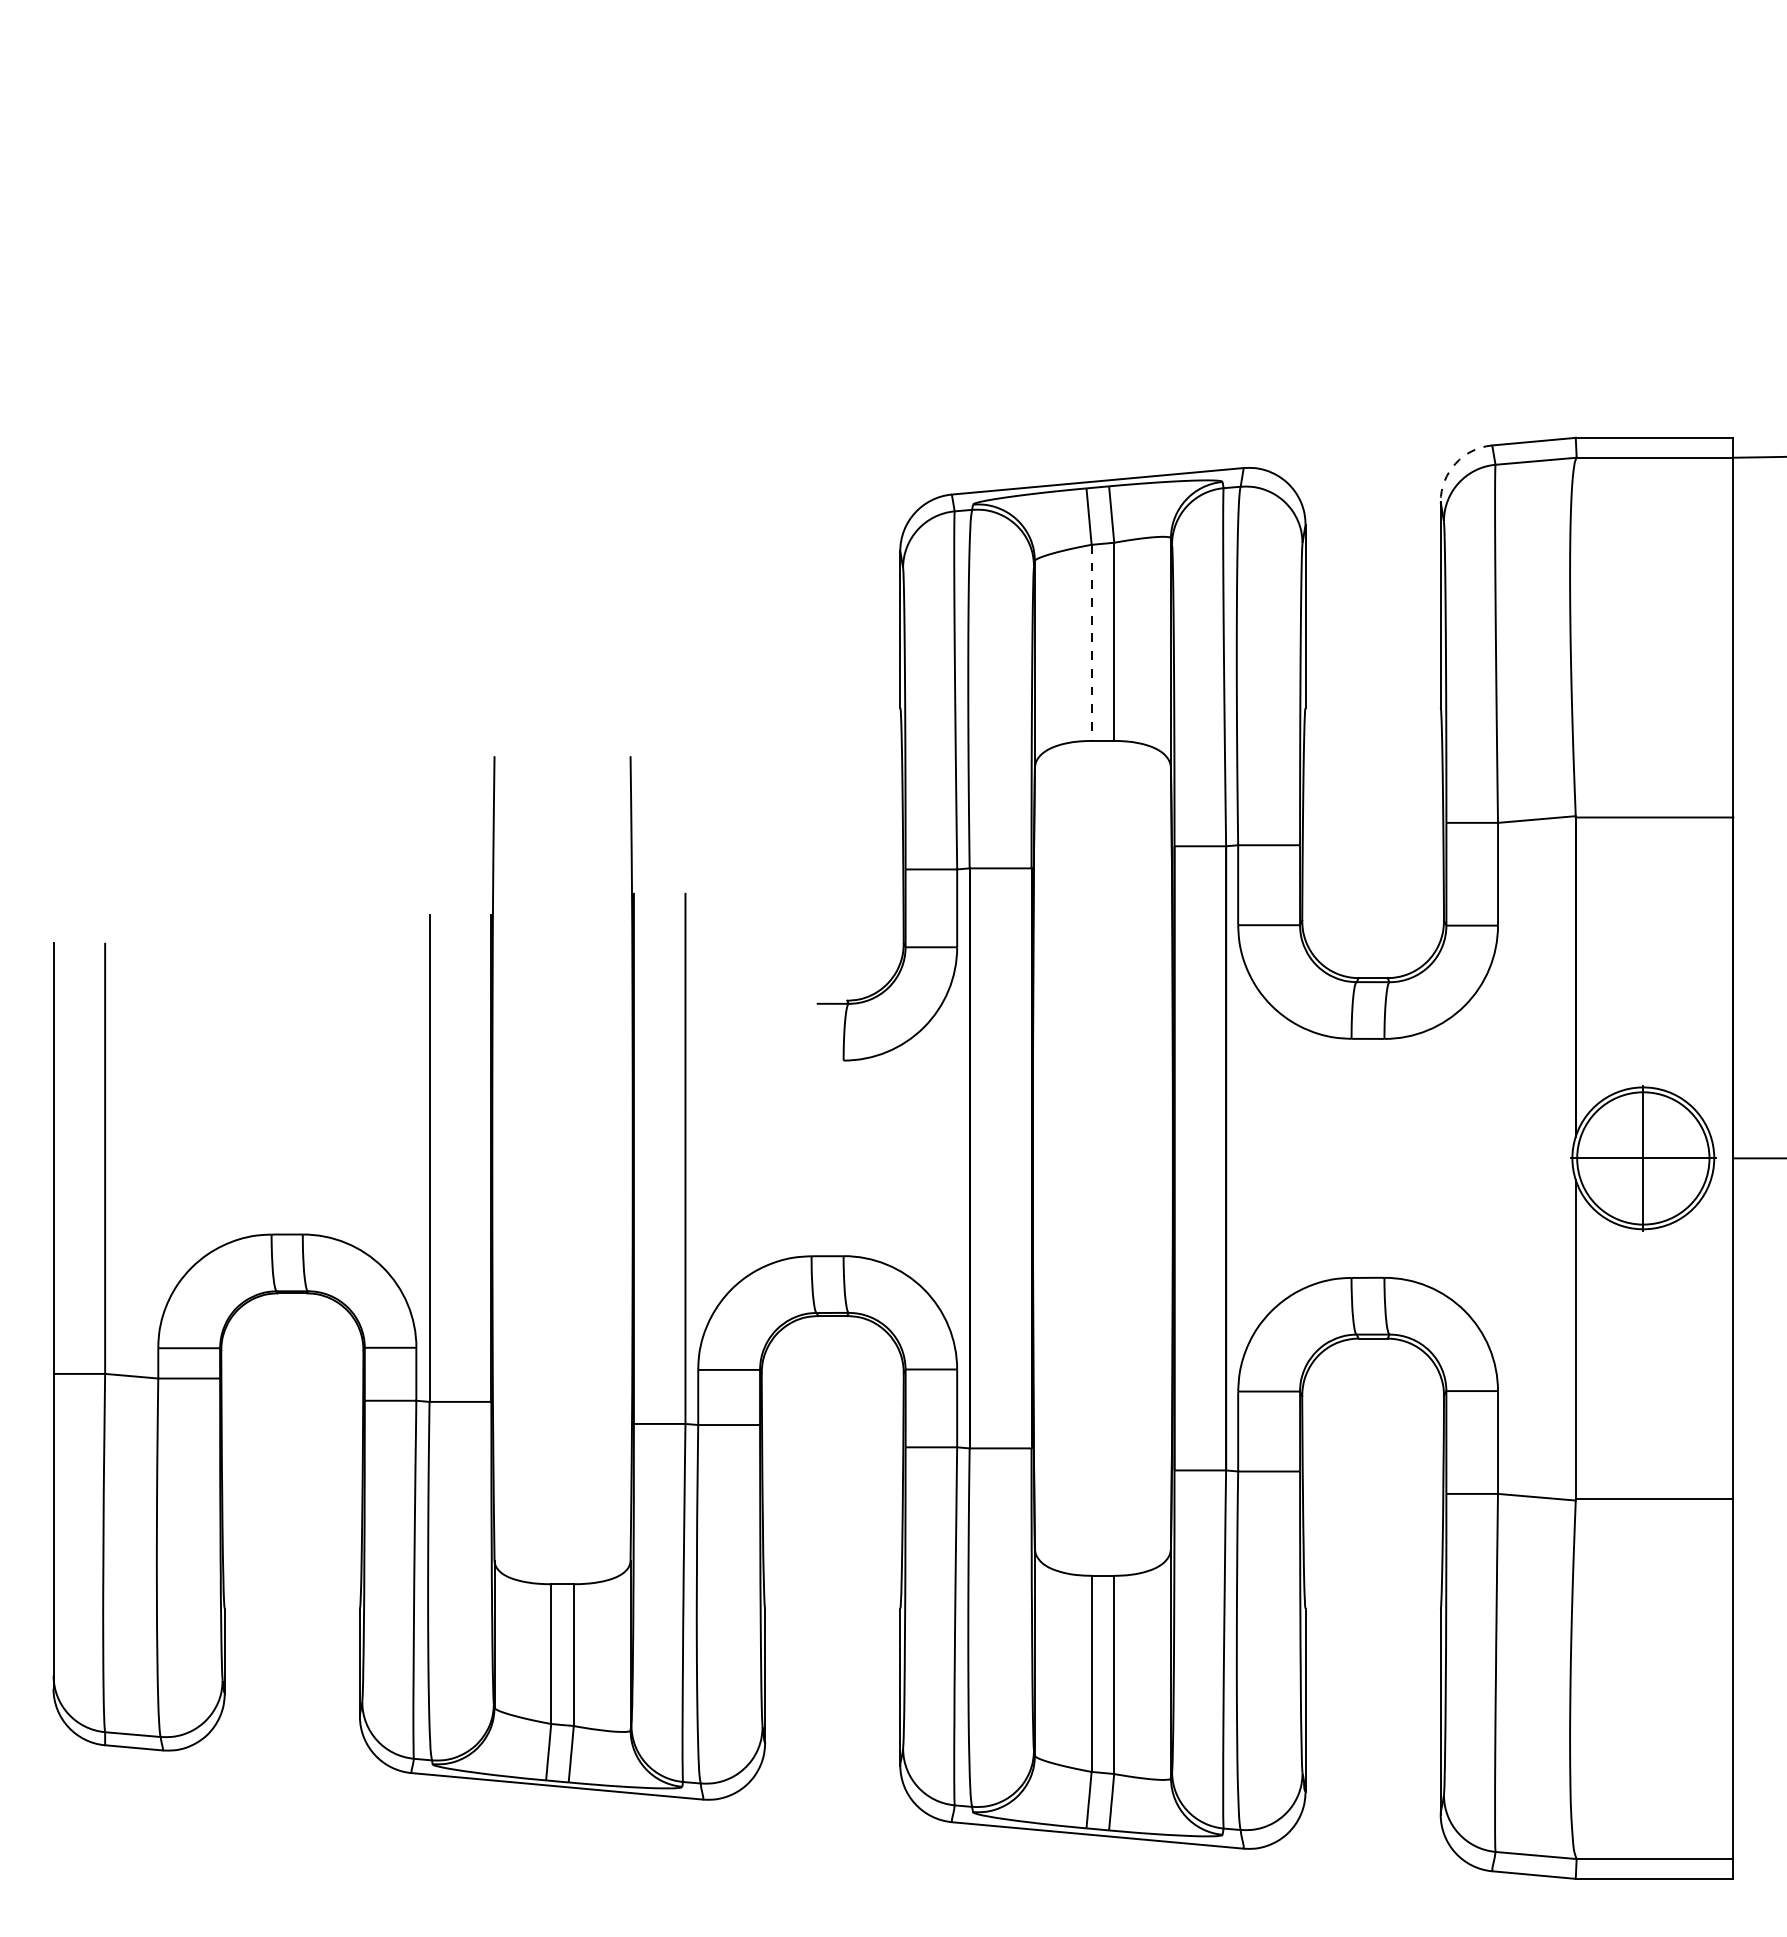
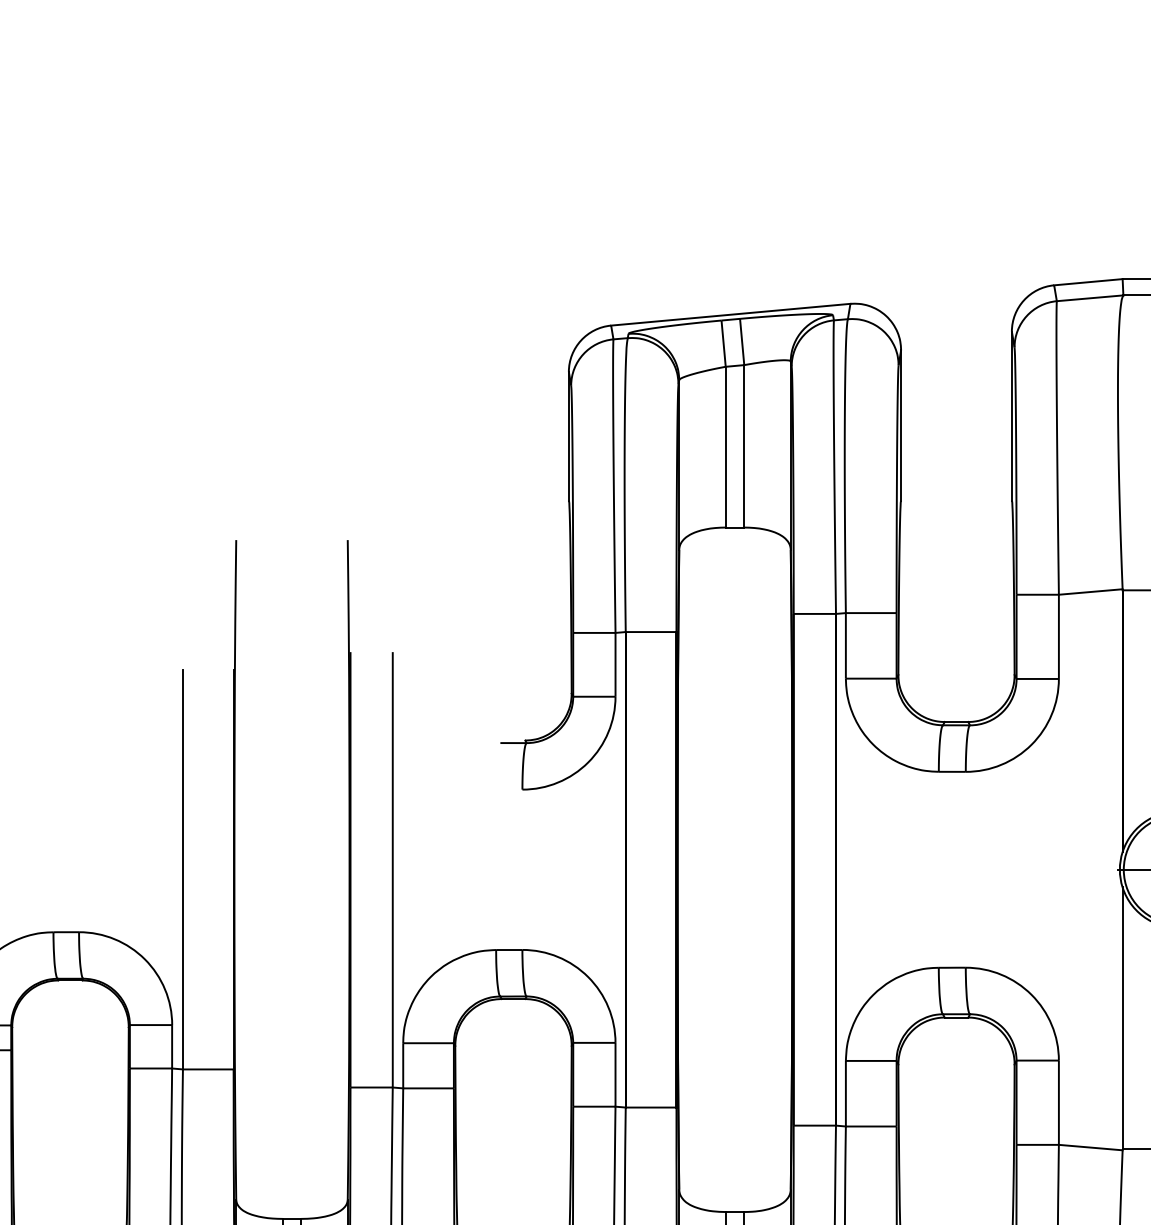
arc: (1455, 463) -> (1024, 300), dashed -> solid
line: (1091, 643) -> (725, 447), dashed -> solid

